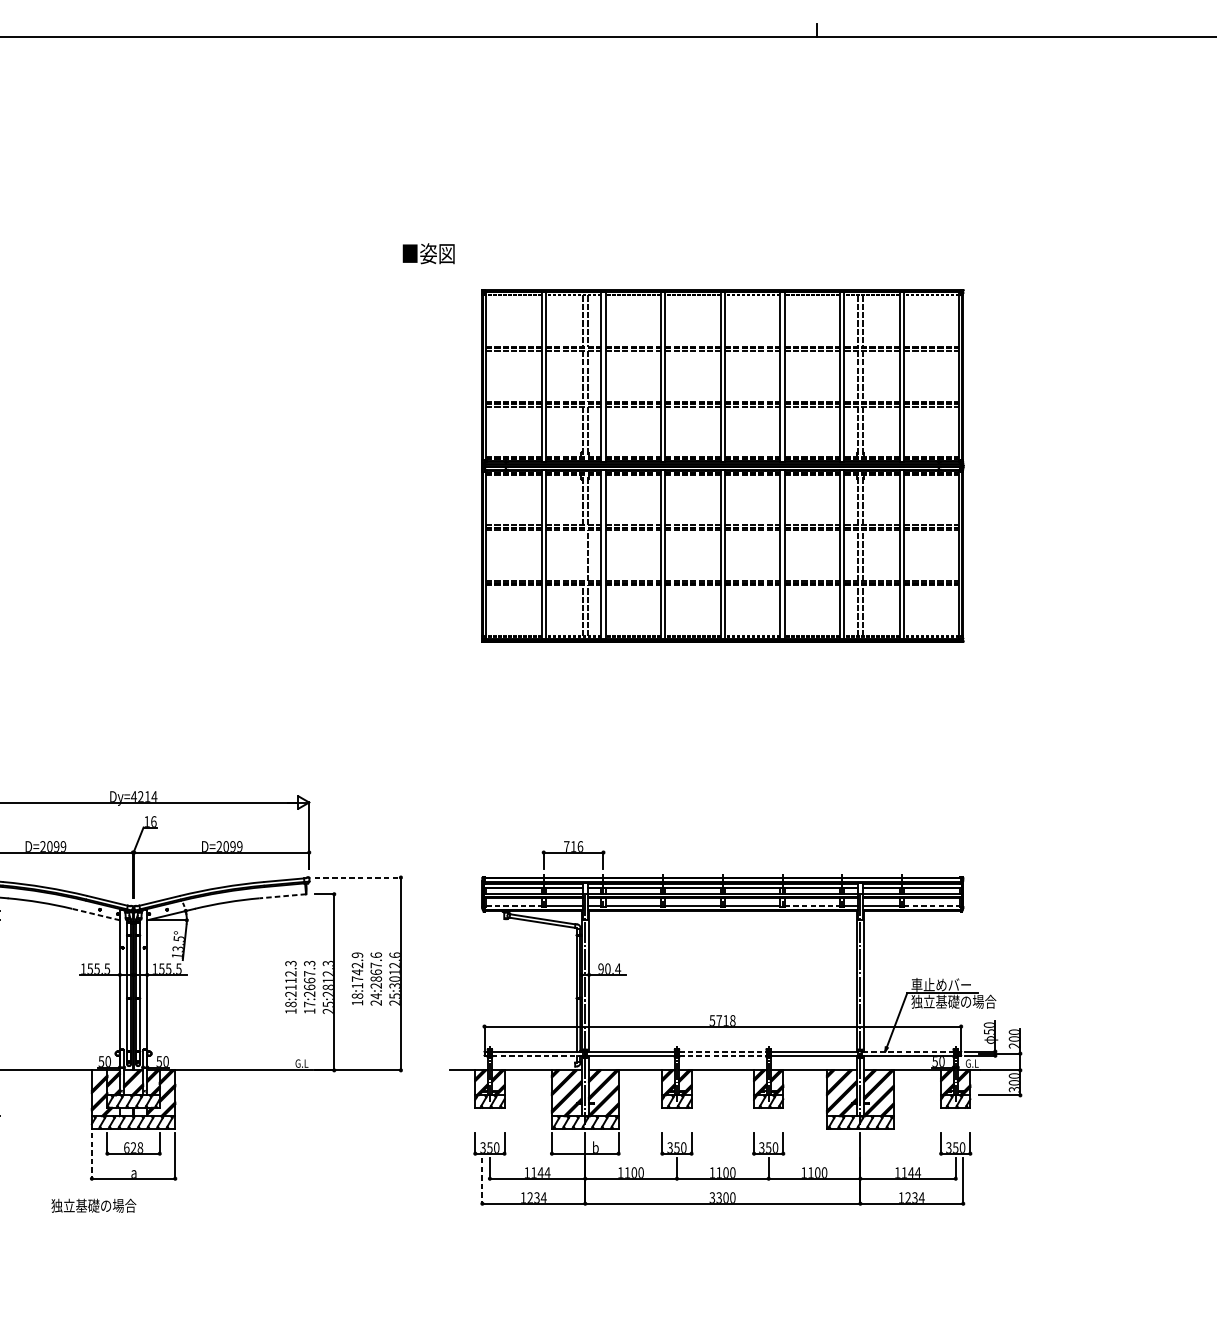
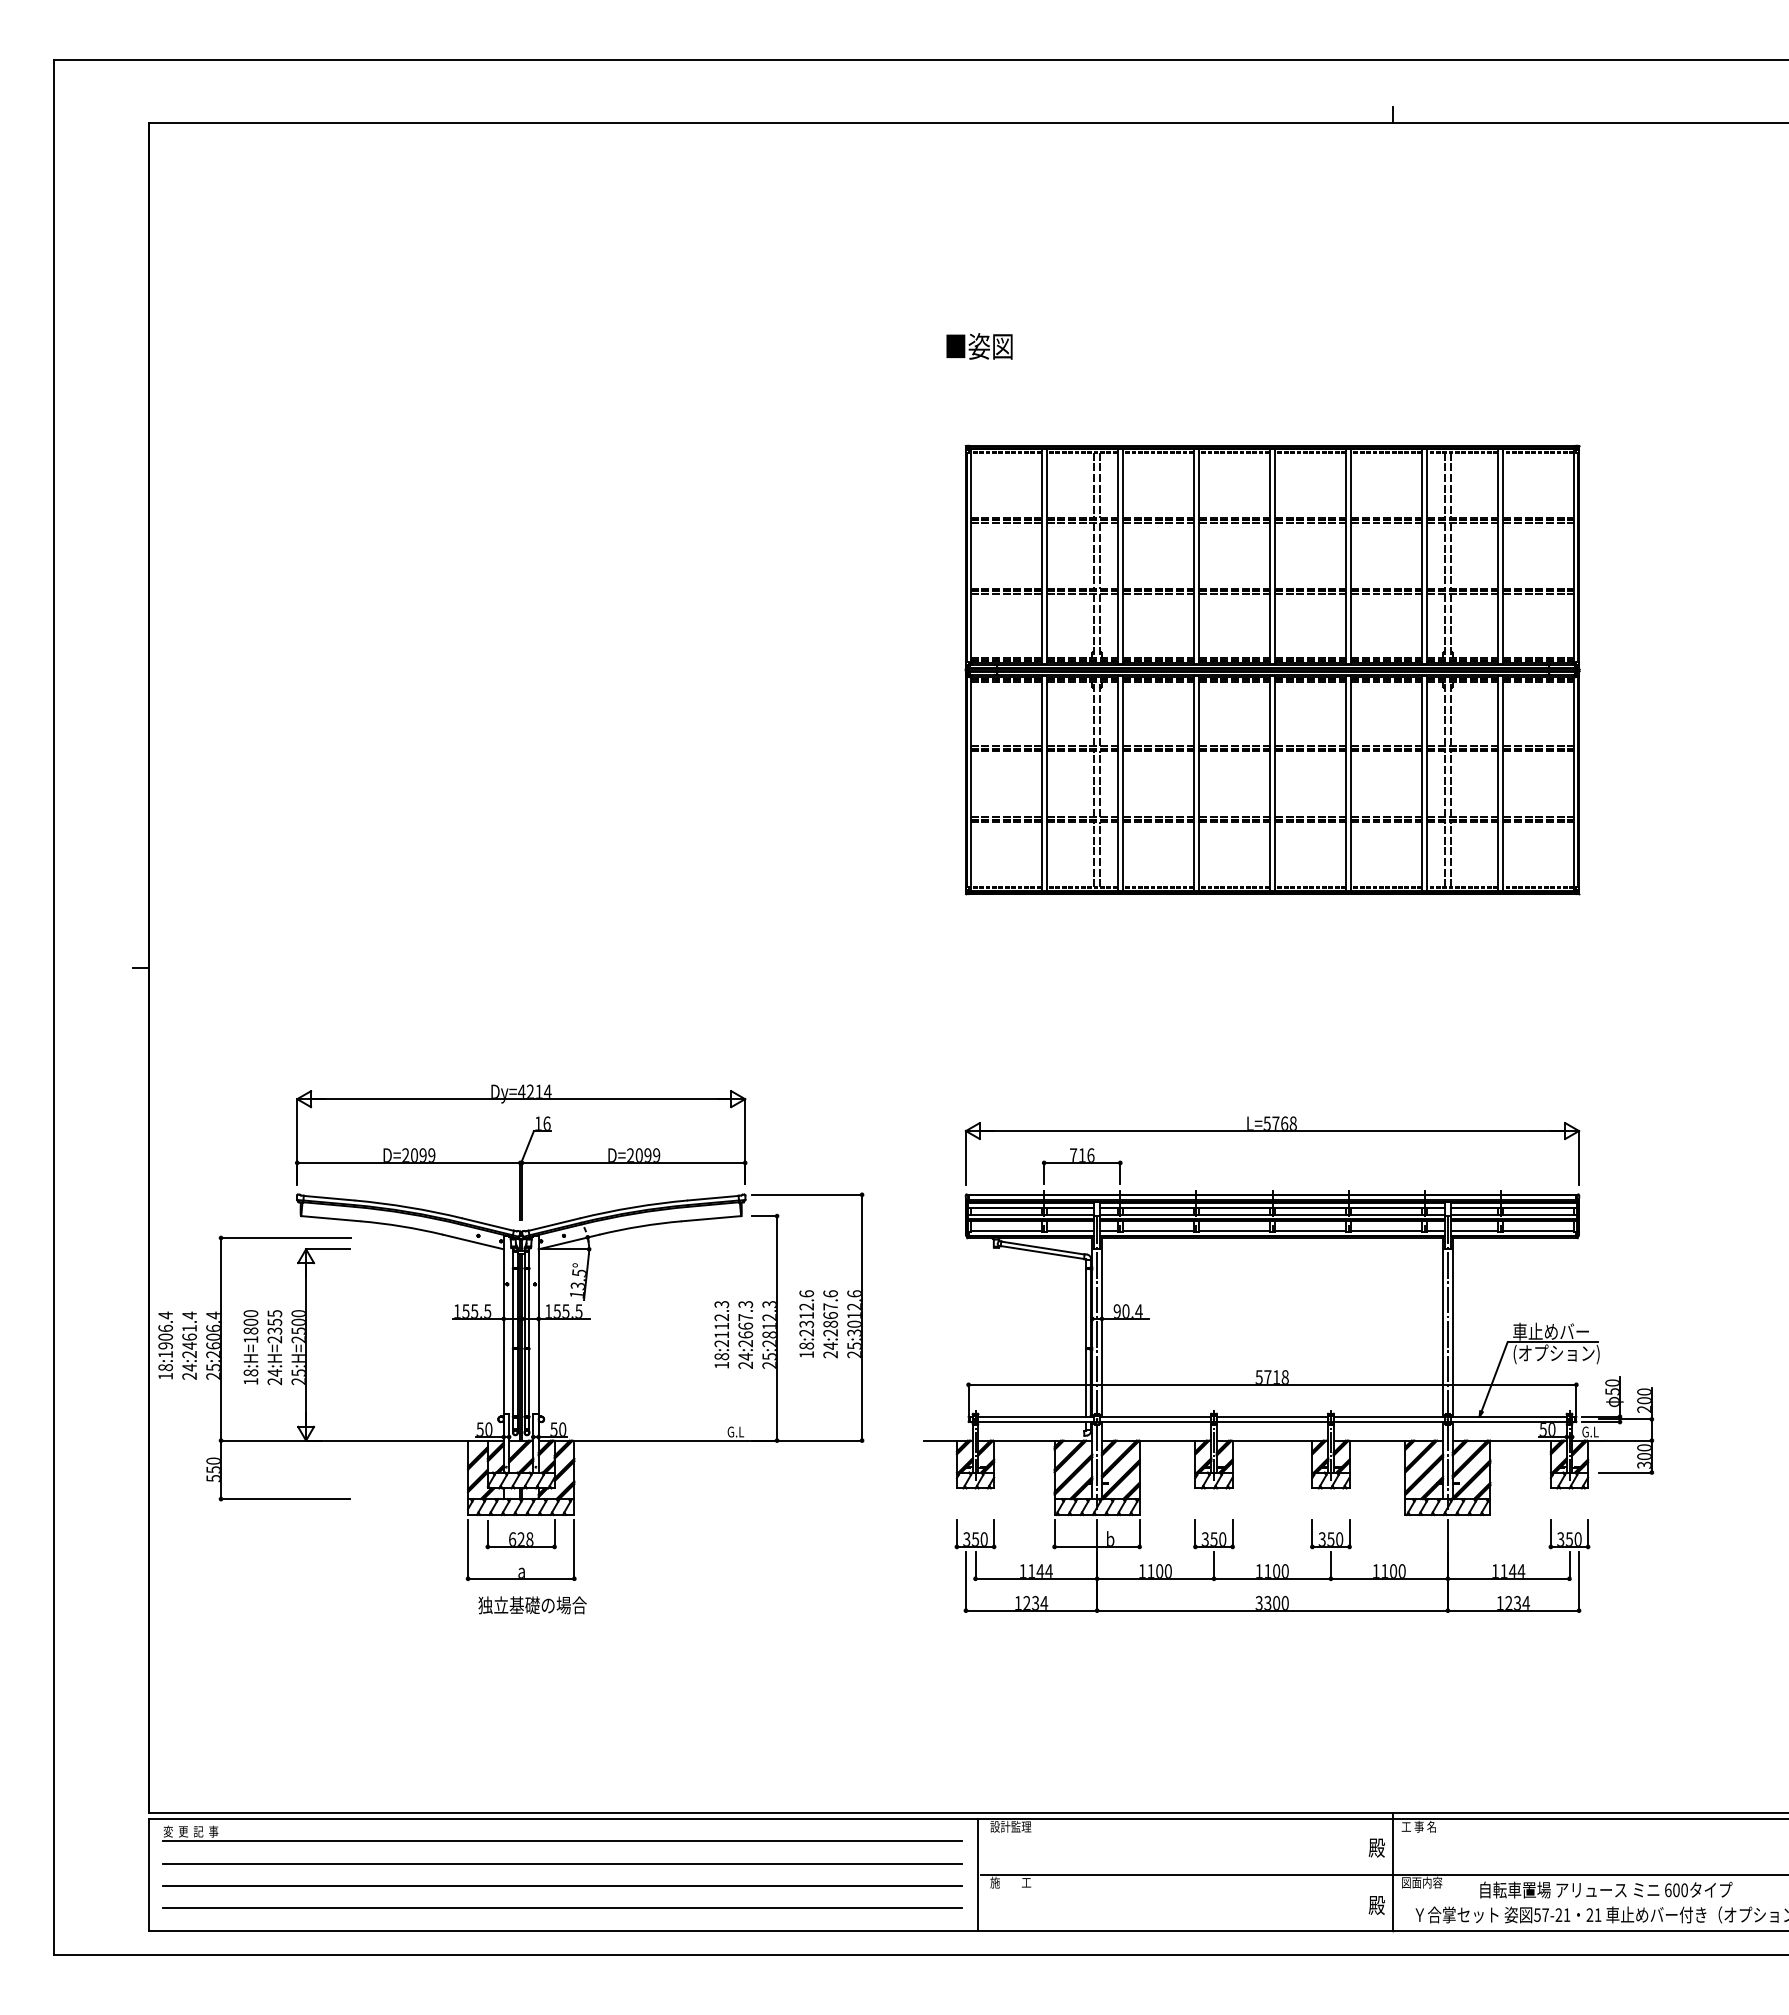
text: (428, 253) -> (979, 346), moved
line: (583, 554) -> (1094, 783), added
part: (722, 827) -> (1272, 1131), added
line: (358, 877) -> (807, 1194), dashed -> solid
line: (282, 896) -> (711, 1218), dashed -> solid
line: (514, 906) -> (1006, 1231), dashed -> solid
line: (813, 906) -> (1387, 1231), dashed -> solid
line: (932, 906) -> (1539, 1231), dashed -> solid
line: (95, 914) -> (472, 1241), dashed -> solid
text: (357, 970) -> (806, 1313), 18:1742.9 -> 18:2312.6
text: (954, 1002) -> (1567, 1354), 独立基礎の場合 -> (オプション)
text: (309, 1007) -> (745, 1360), 17:2667.3 -> 24:2667.3
line: (722, 1051) -> (1272, 1416), dashed -> solid
line: (908, 1051) -> (1509, 1416), dashed -> solid
line: (537, 1056) -> (1036, 1422), dashed -> solid
line: (722, 1056) -> (1272, 1422), dashed -> solid
line: (92, 1156) -> (468, 1550), dashed -> solid
line: (482, 1181) -> (965, 1582), dashed -> solid
text: (93, 1205) -> (532, 1605), moved

